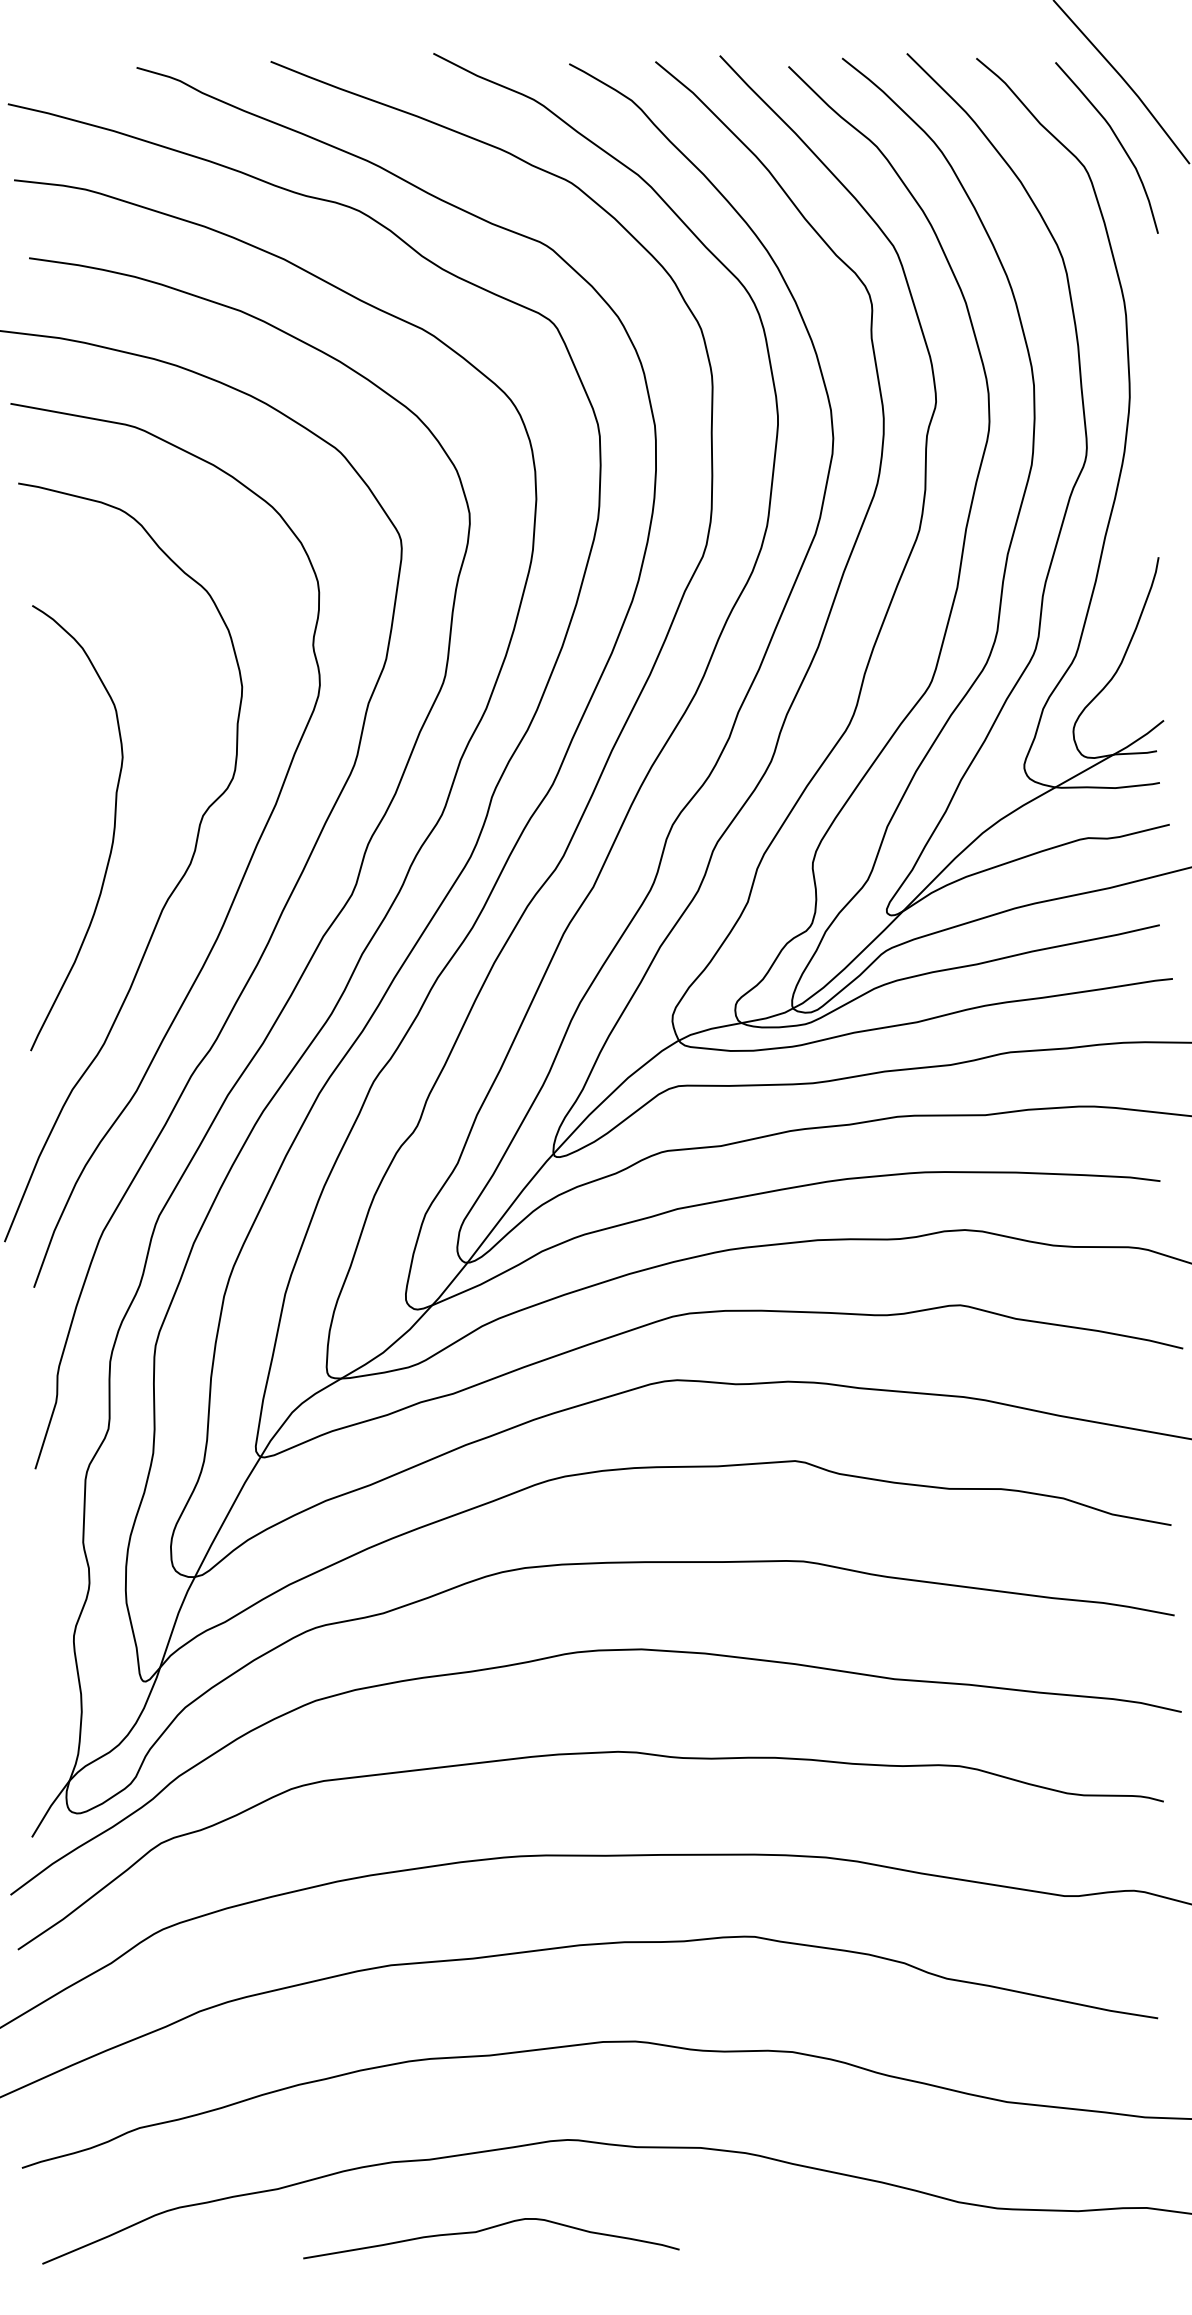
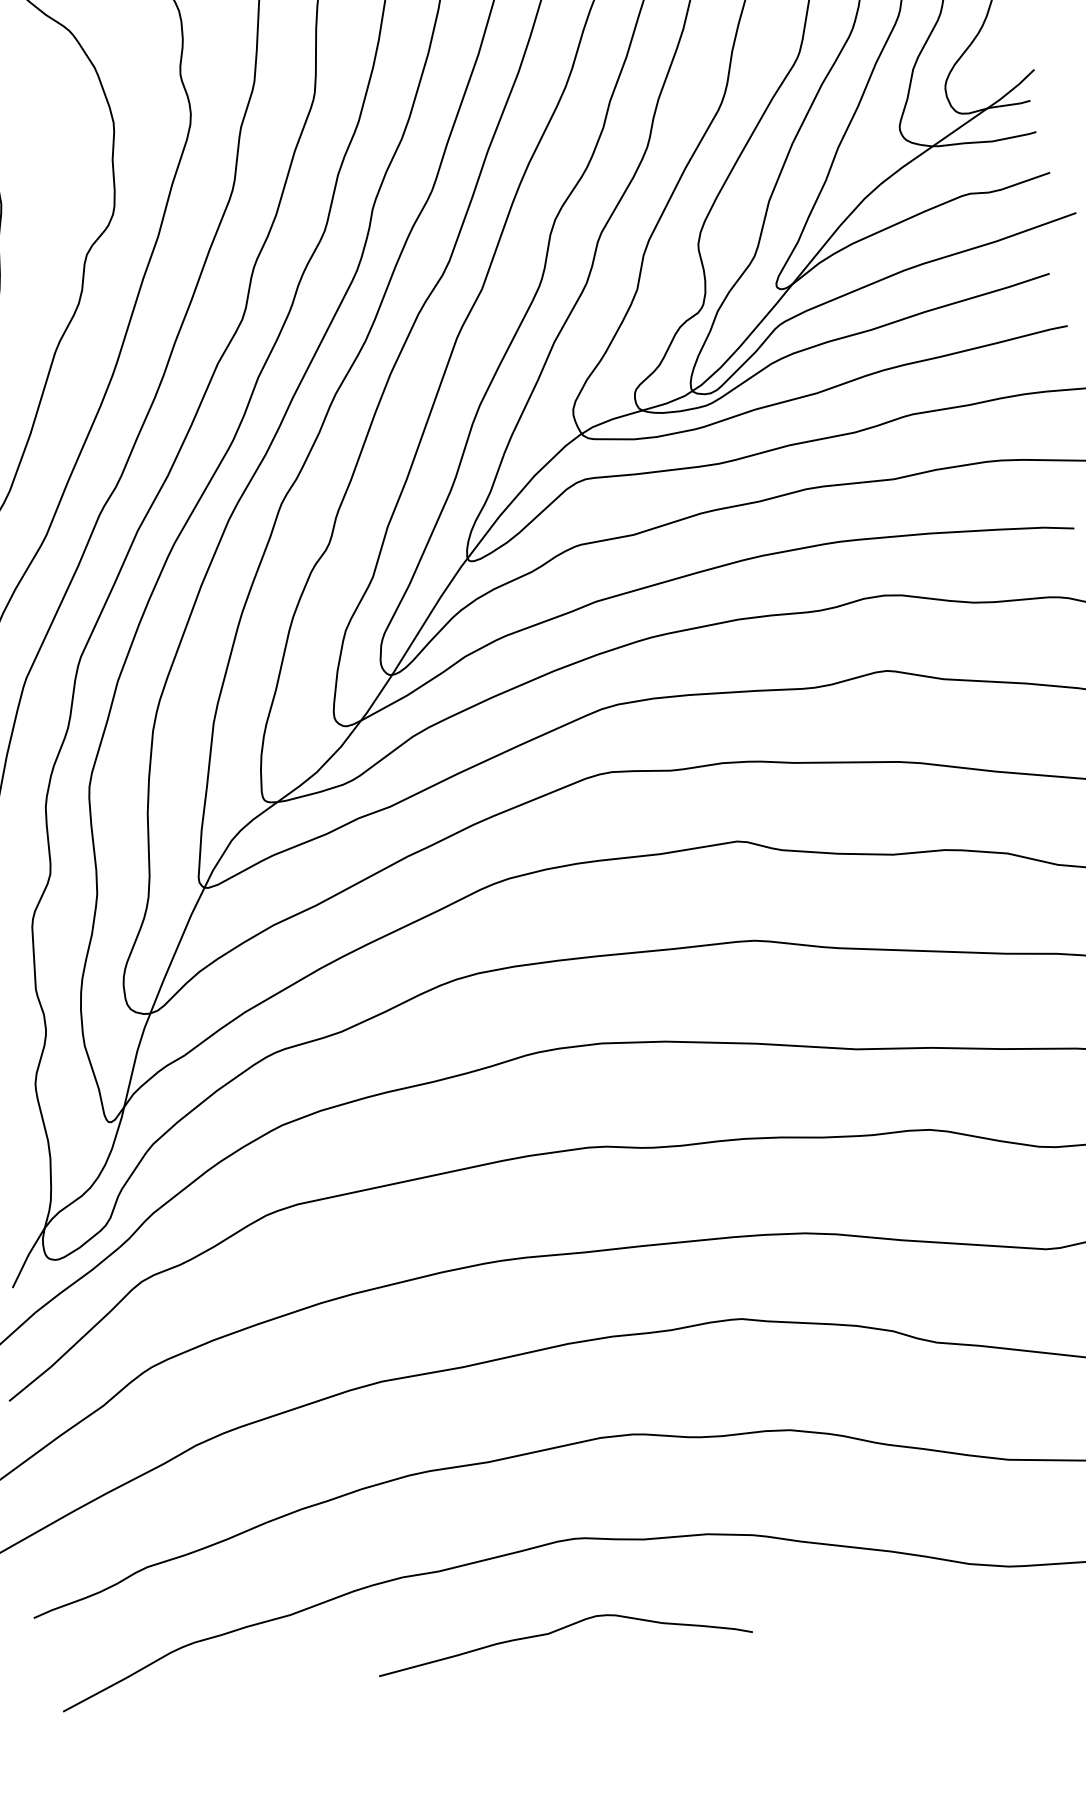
curve: (489, 2229) -> (561, 1629), moved

